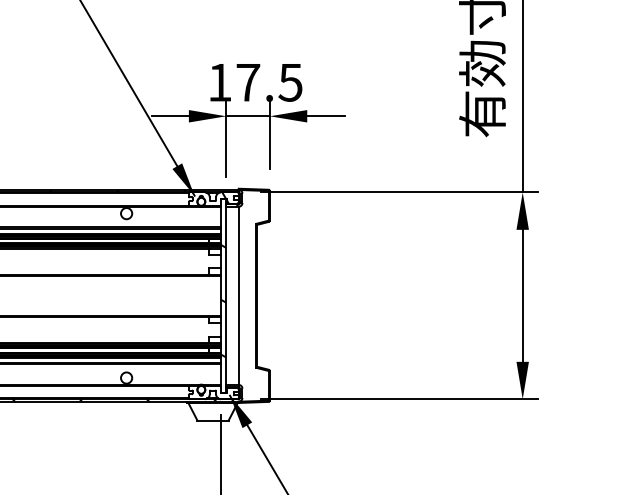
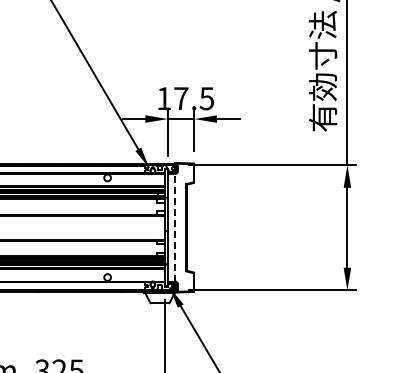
line: (238, 295) -> (175, 227), solid -> dashed

